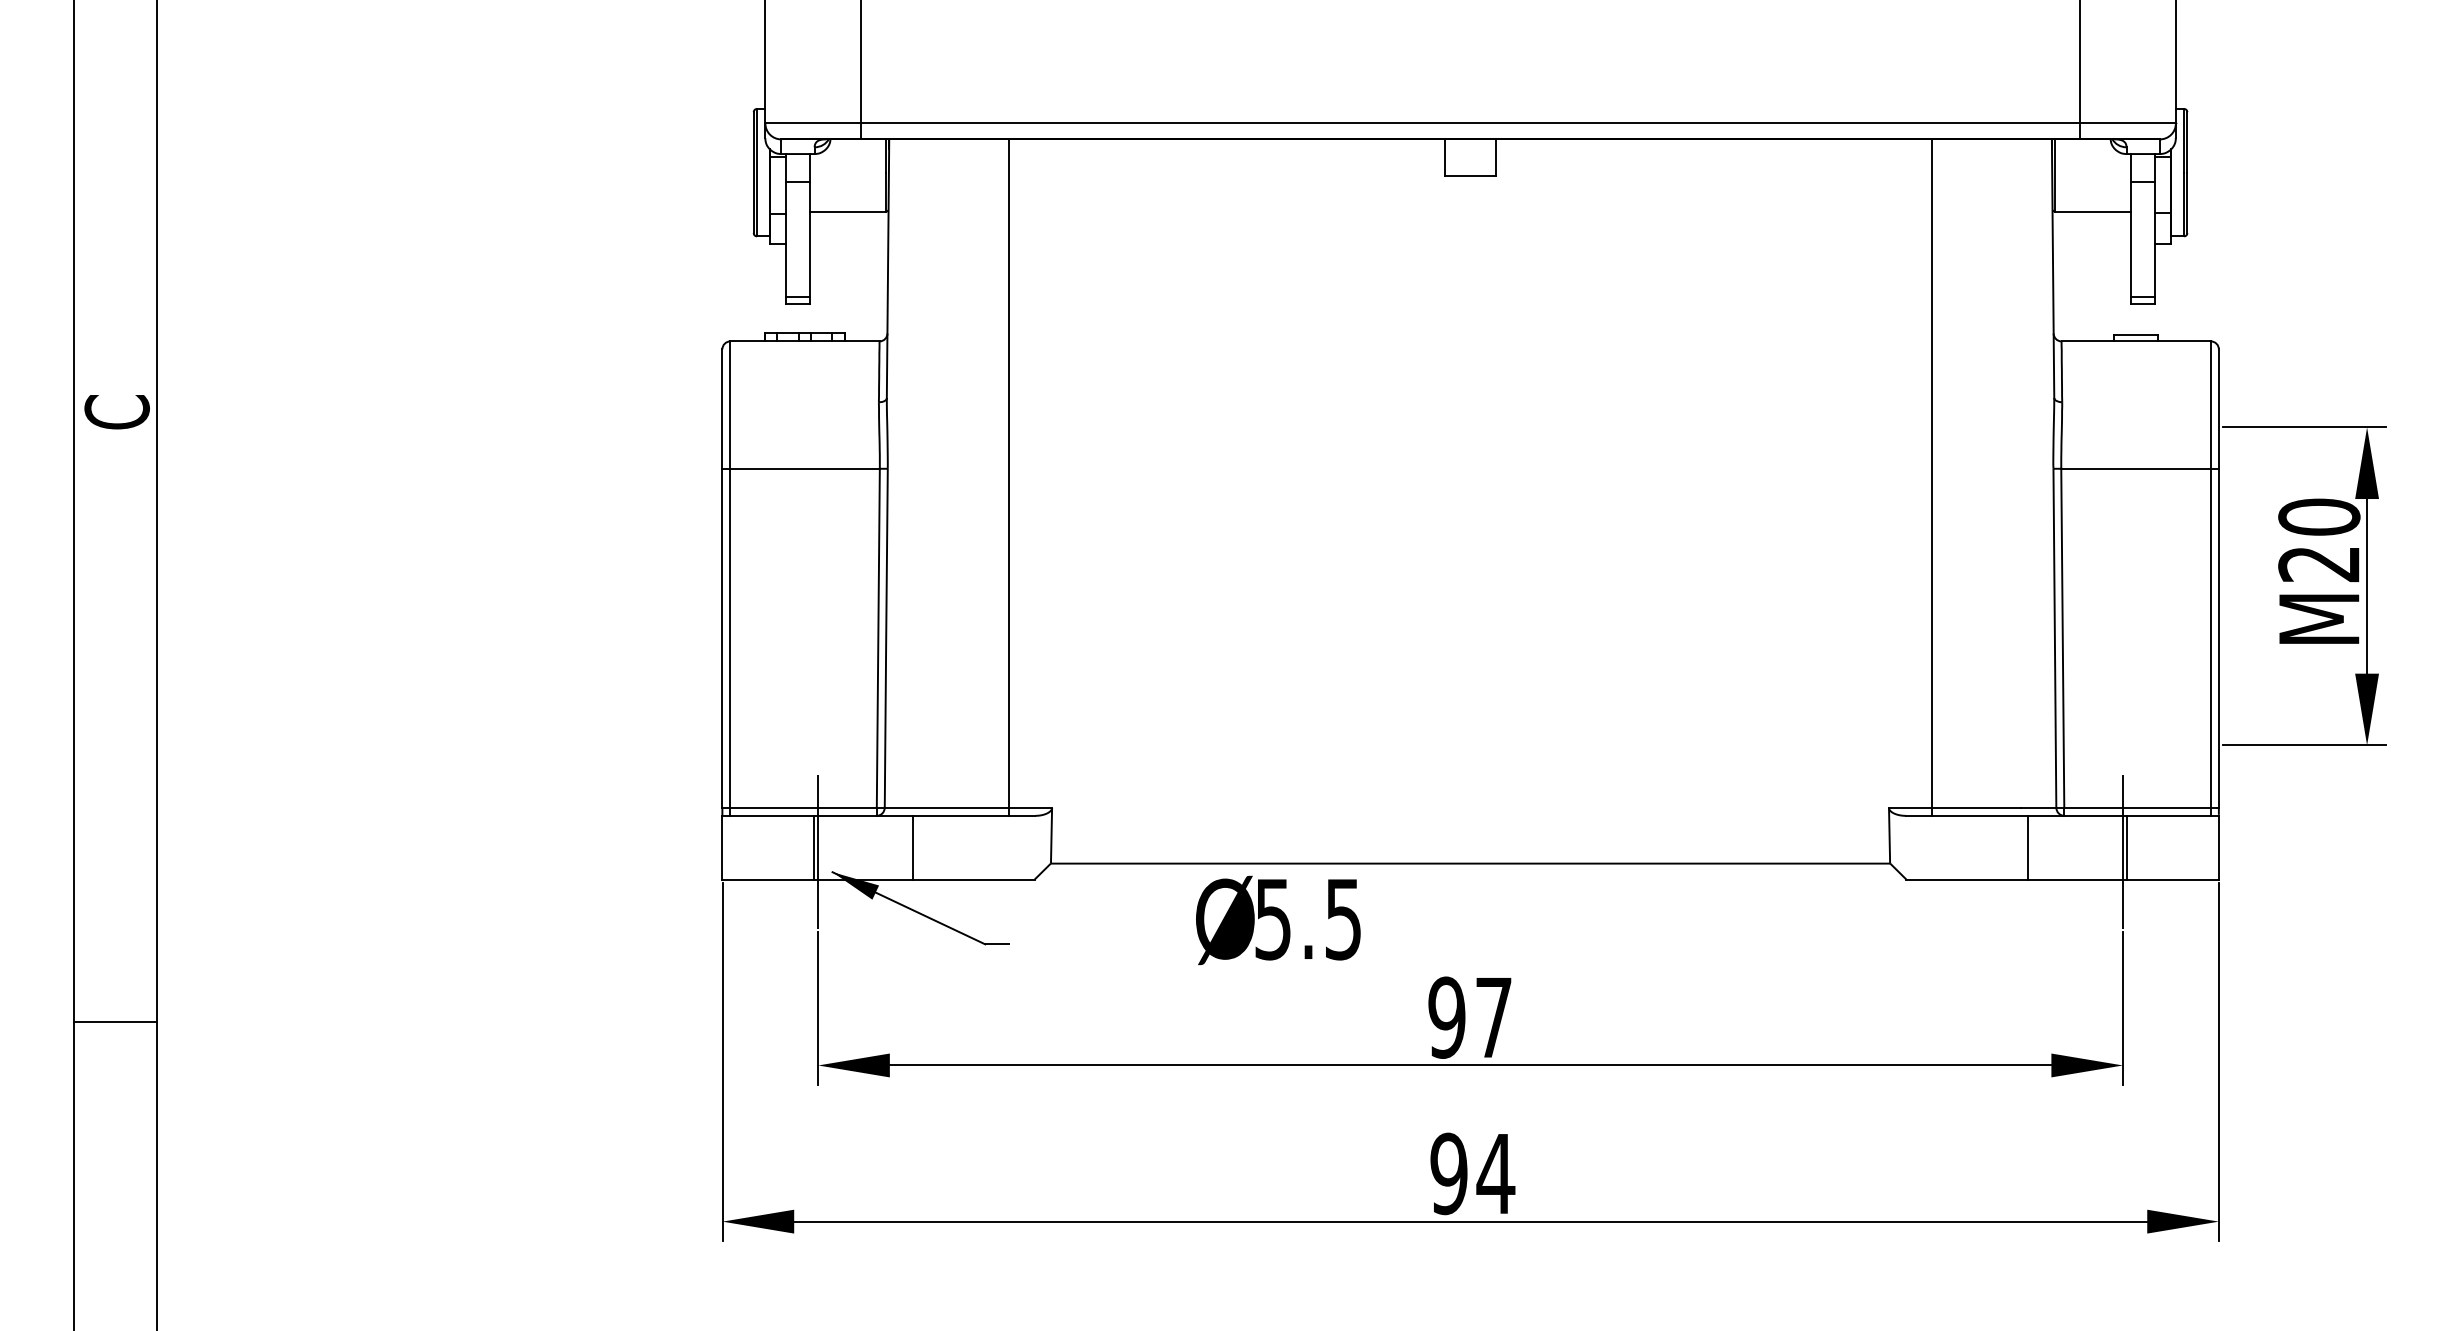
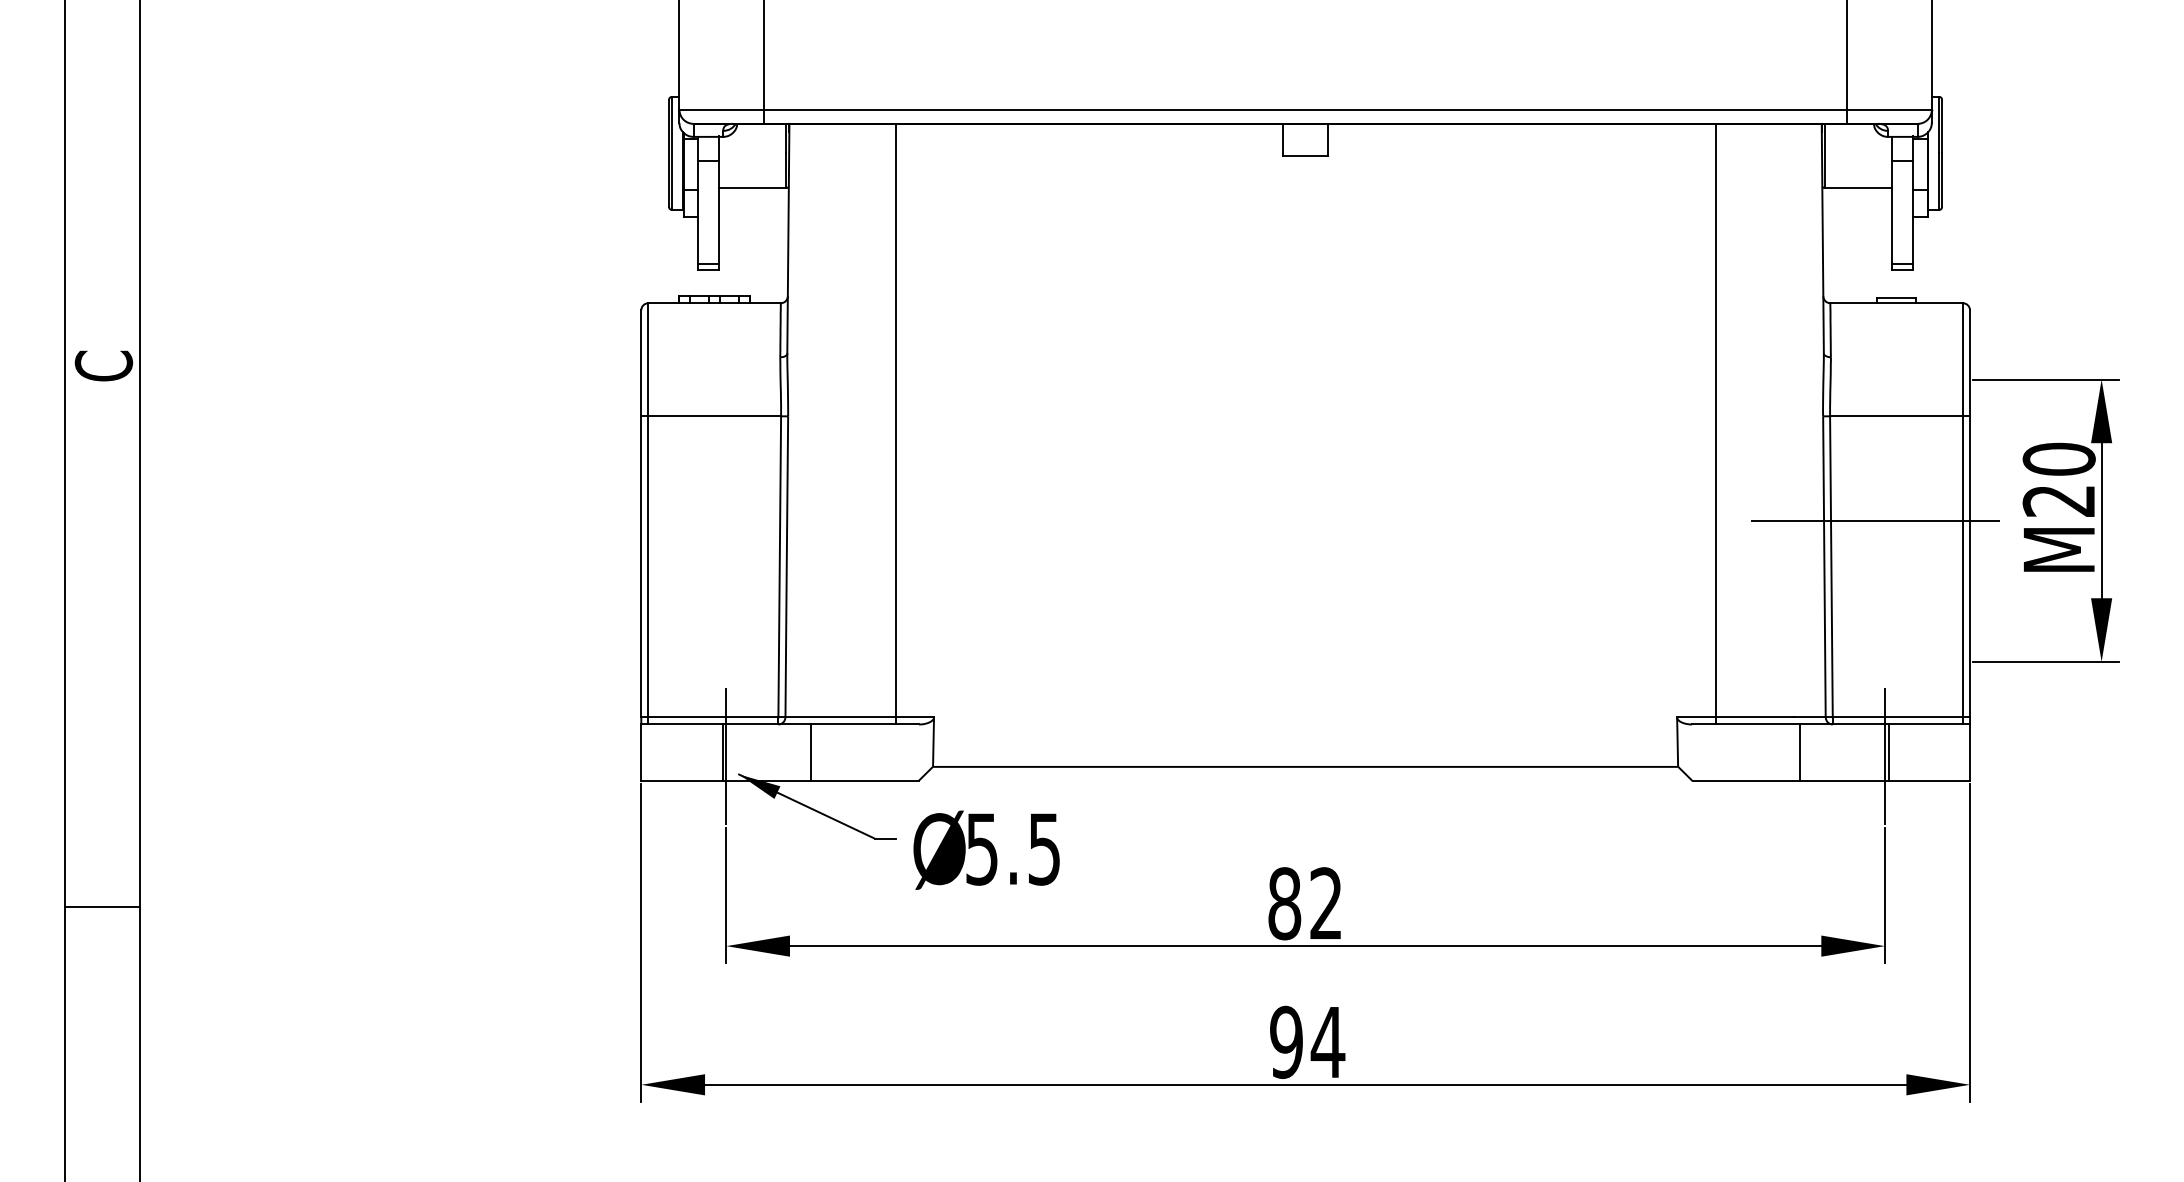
line: (2112, 586) -> (1875, 520), added
text: (1278, 920) -> (986, 850), moved
text: (1469, 1017) -> (1304, 903), 97 -> 82

